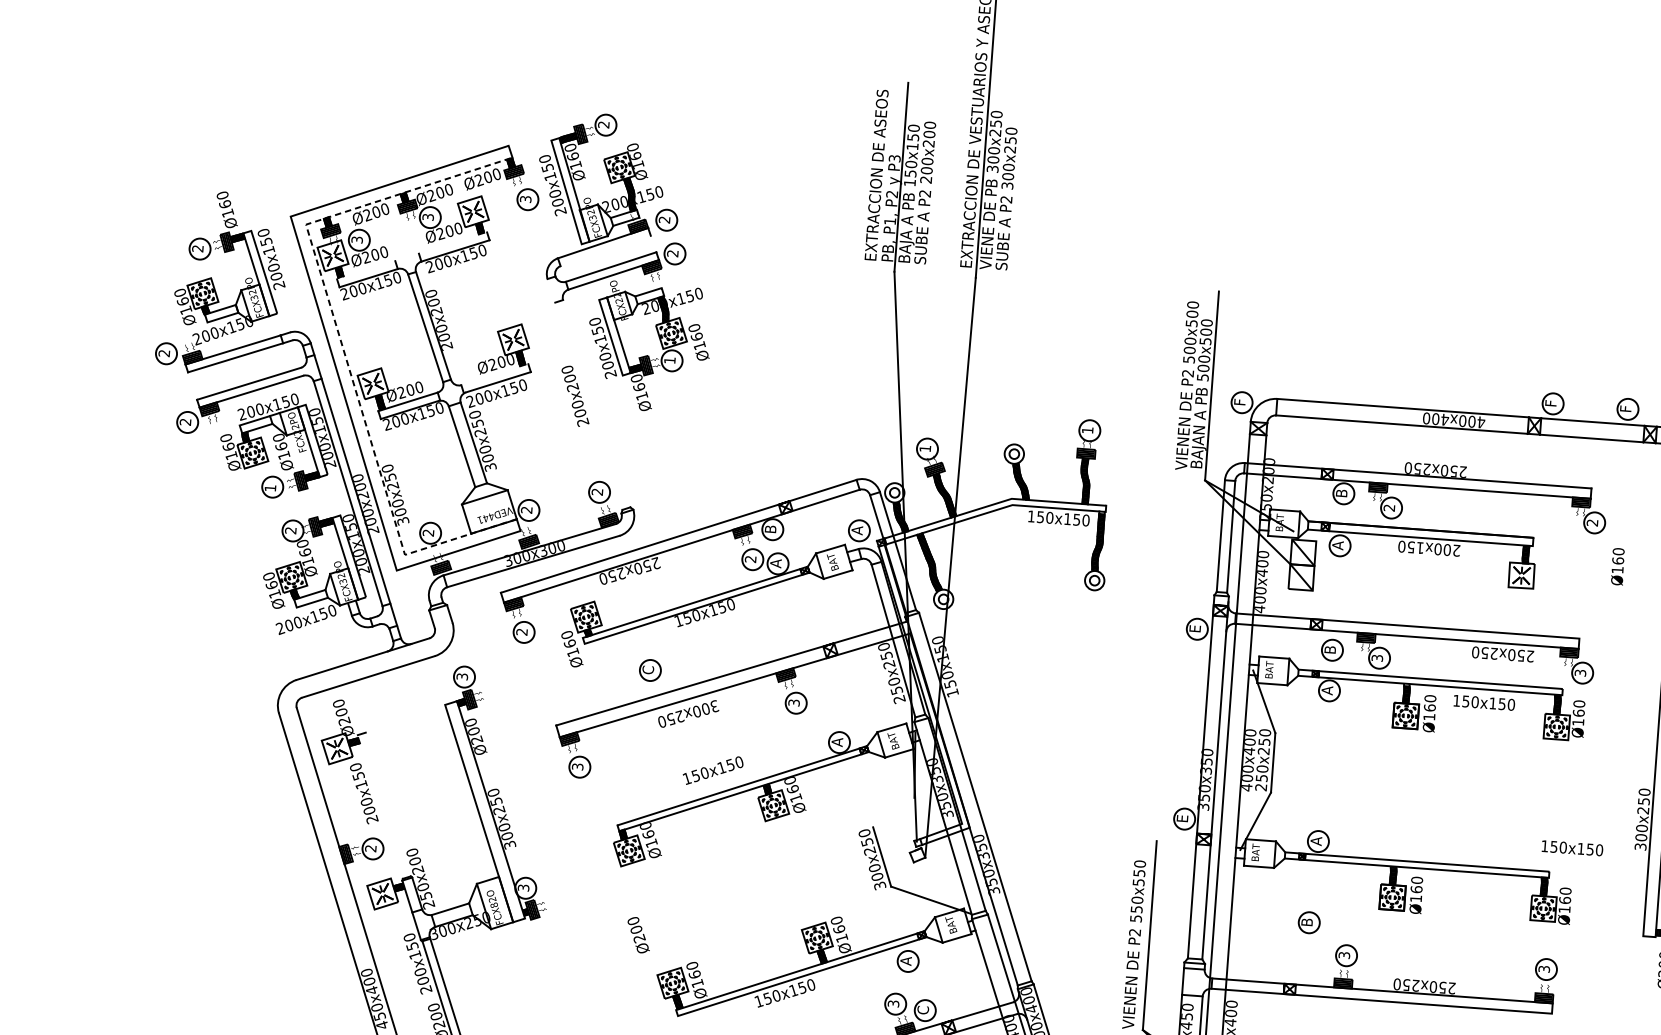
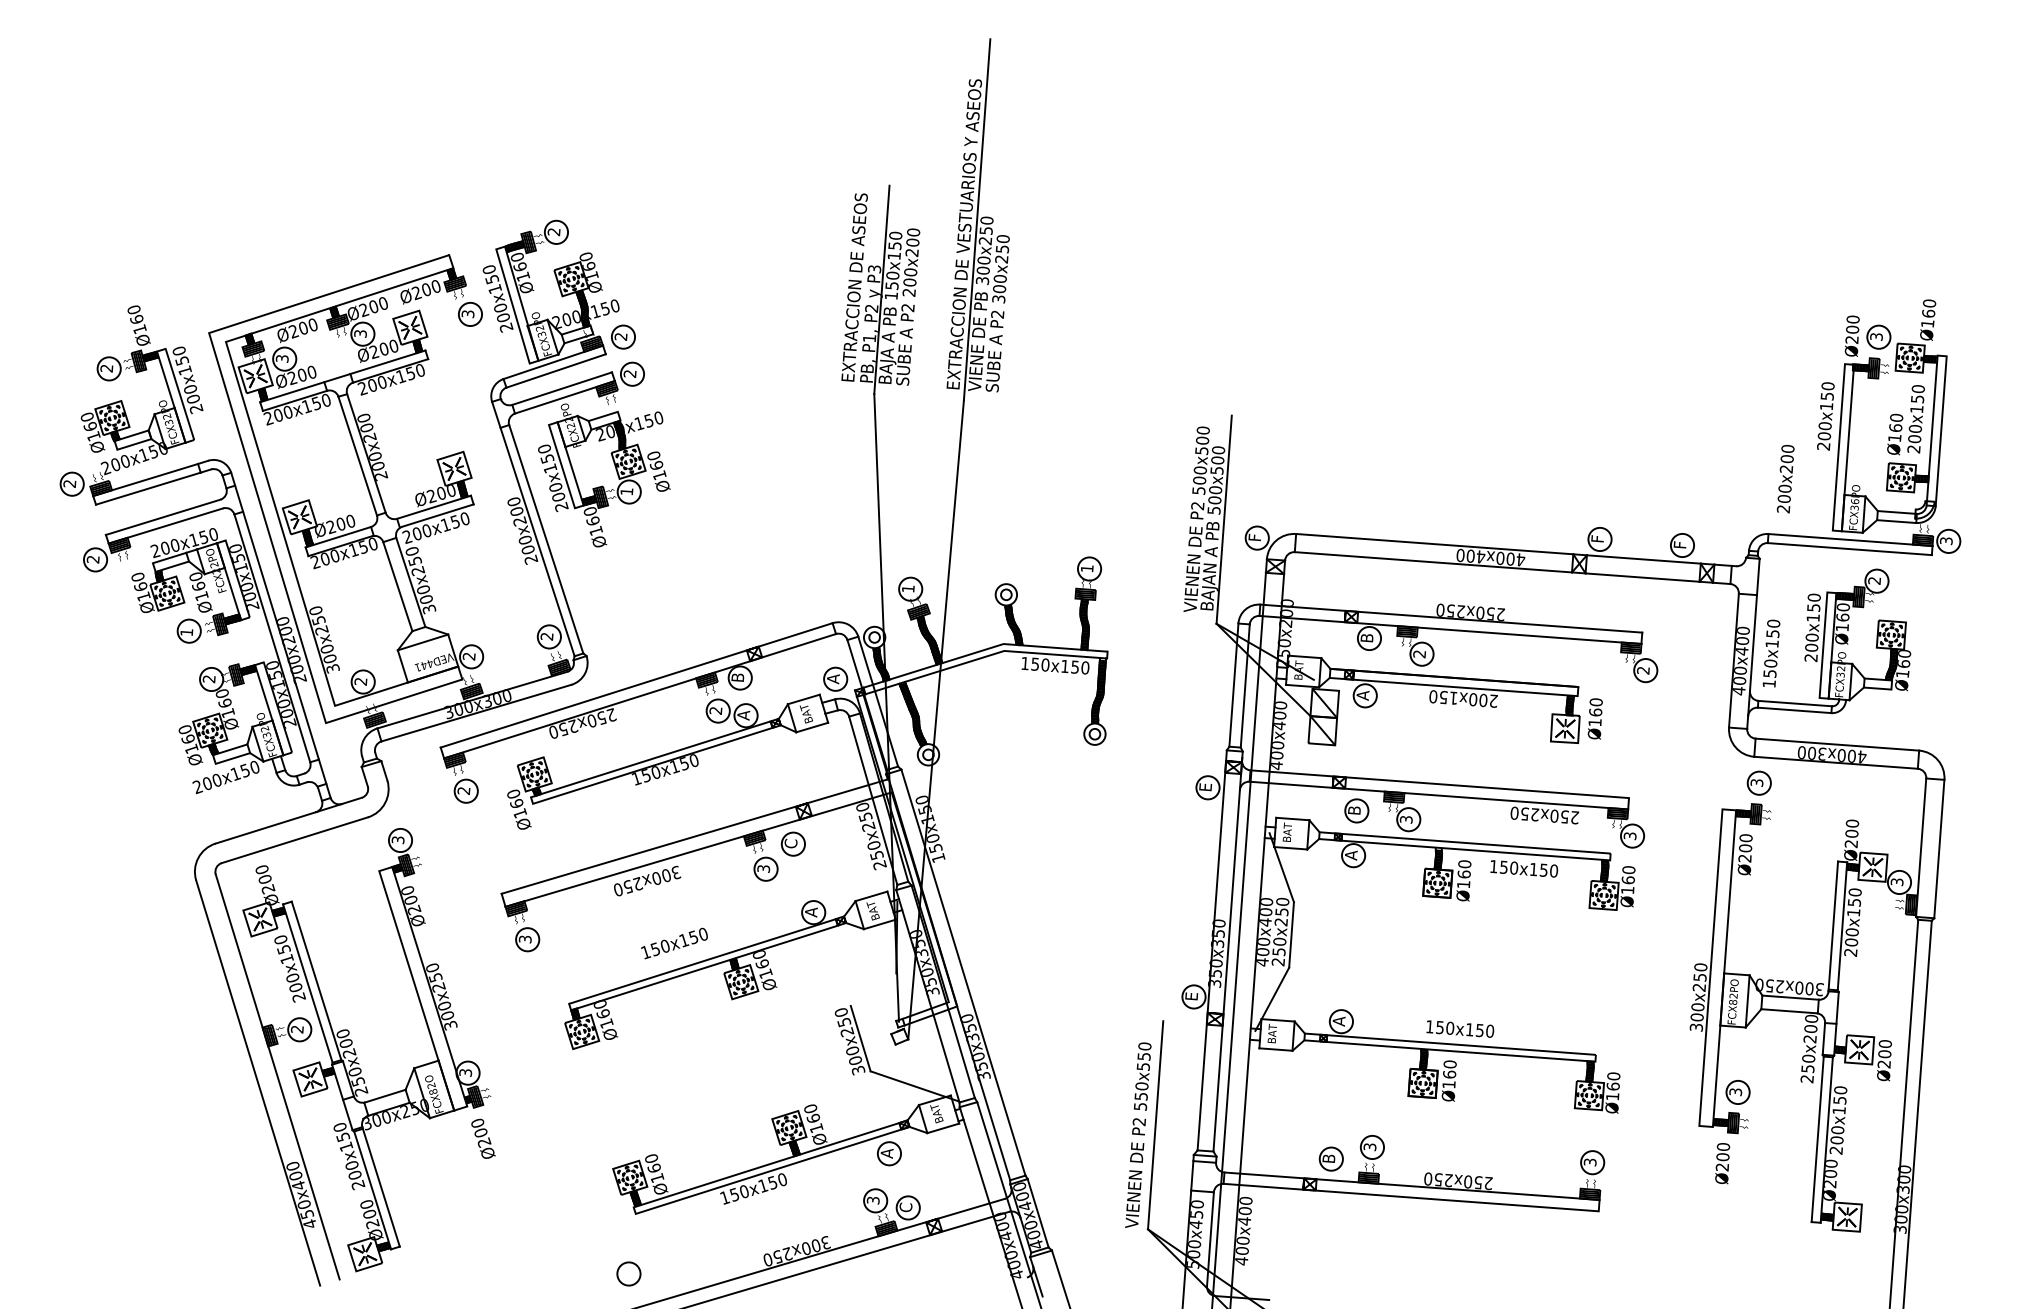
line: (605, 250) -> (555, 370), added
line: (411, 256) -> (342, 376), added
line: (341, 342) -> (264, 471), dashed -> solid
line: (494, 373) -> (433, 506), added
line: (585, 393) -> (533, 528), added
line: (596, 403) -> (546, 539), added
text: (1617, 566) -> (1594, 718), moved
part: (649, 669) -> (792, 843), moved
line: (388, 804) -> (316, 980), added
line: (380, 806) -> (307, 983), added
text: (1572, 847) -> (1460, 1028), moved
part: (1308, 922) -> (1330, 1158), moved
text: (638, 934) -> (483, 1138), moved

